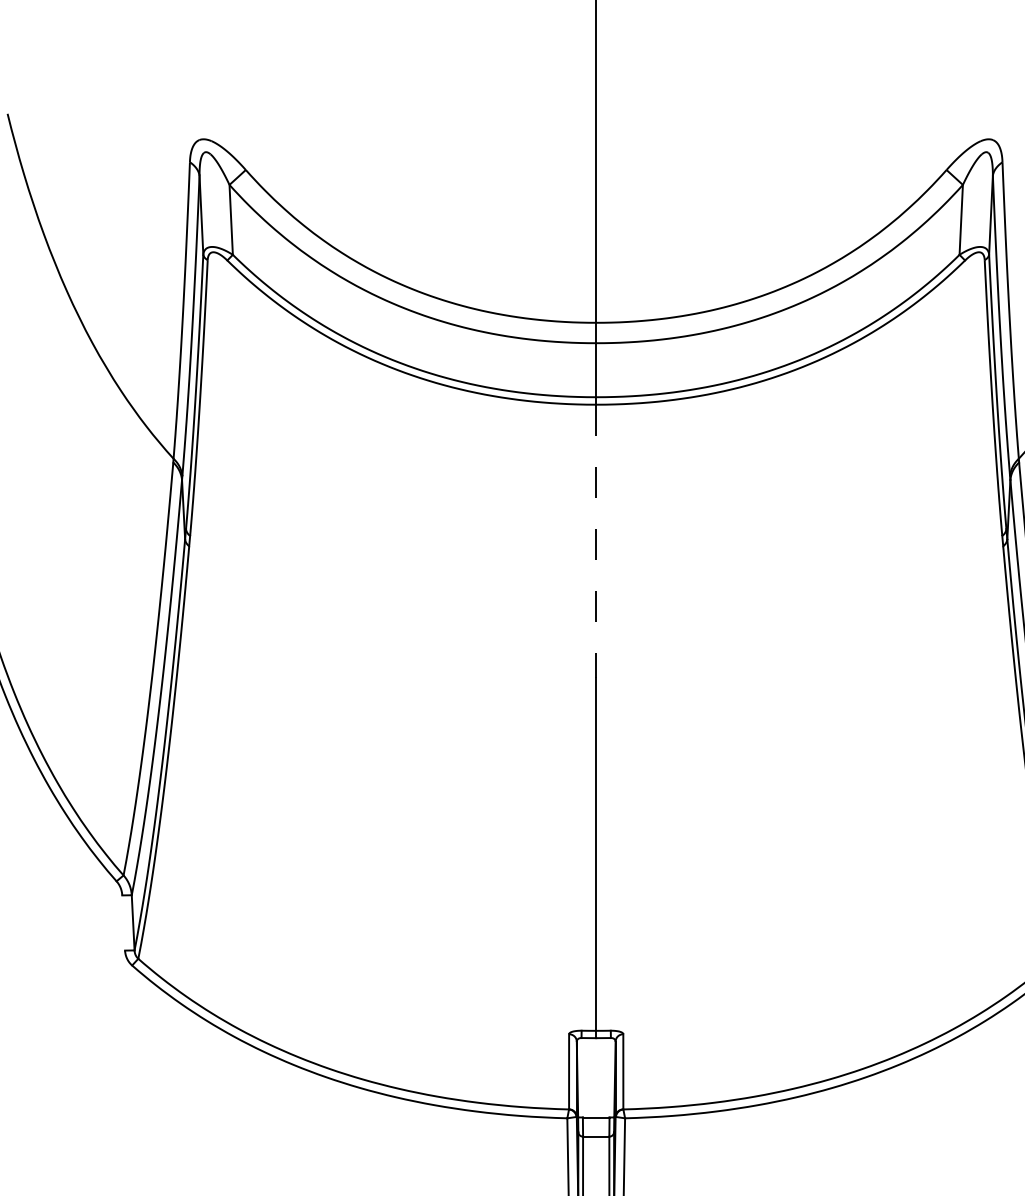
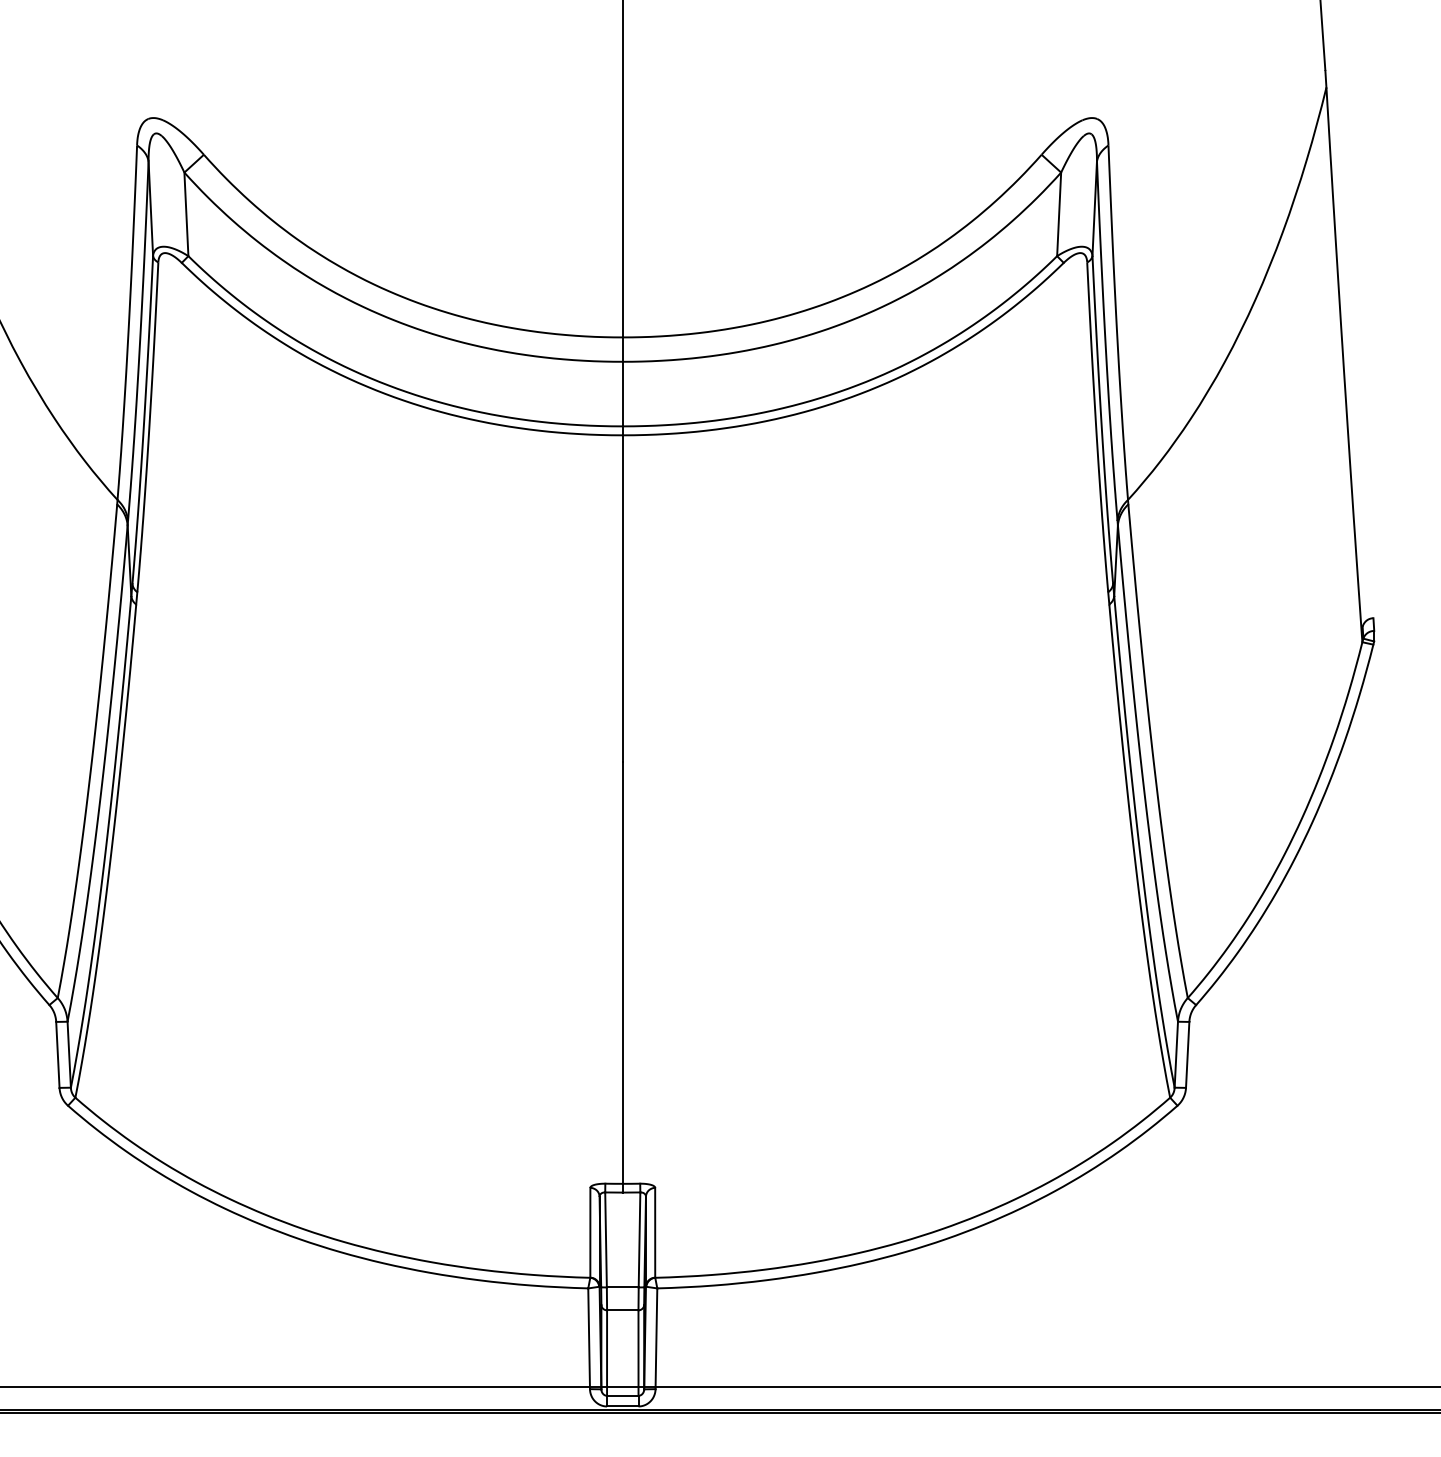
line: (595, 542) -> (622, 599), dashed -> solid
line: (123, 922) -> (57, 1054), added
line: (581, 1077) -> (605, 1239), added
line: (610, 1077) -> (639, 1239), added

